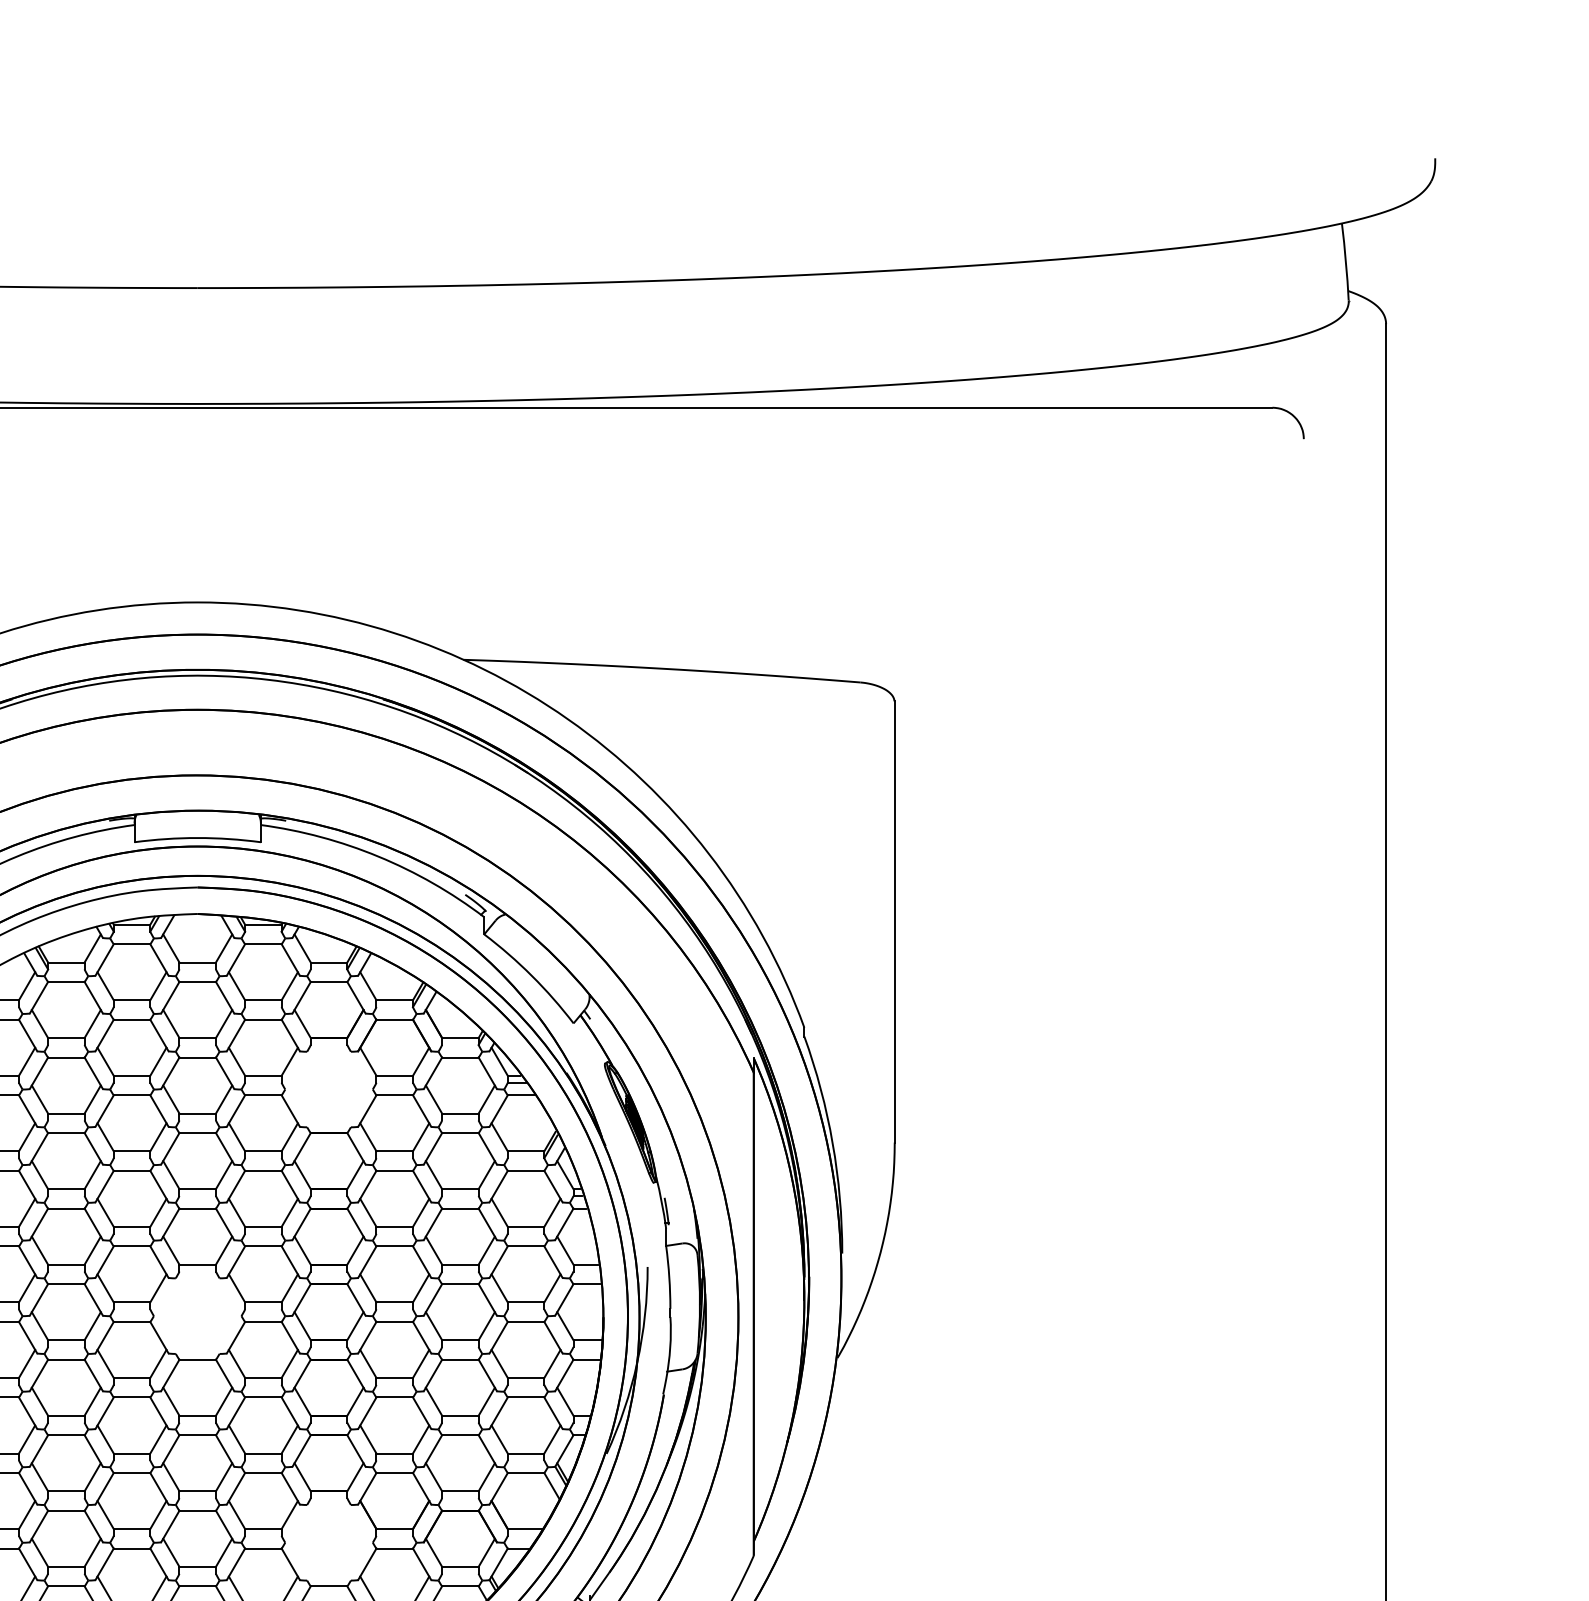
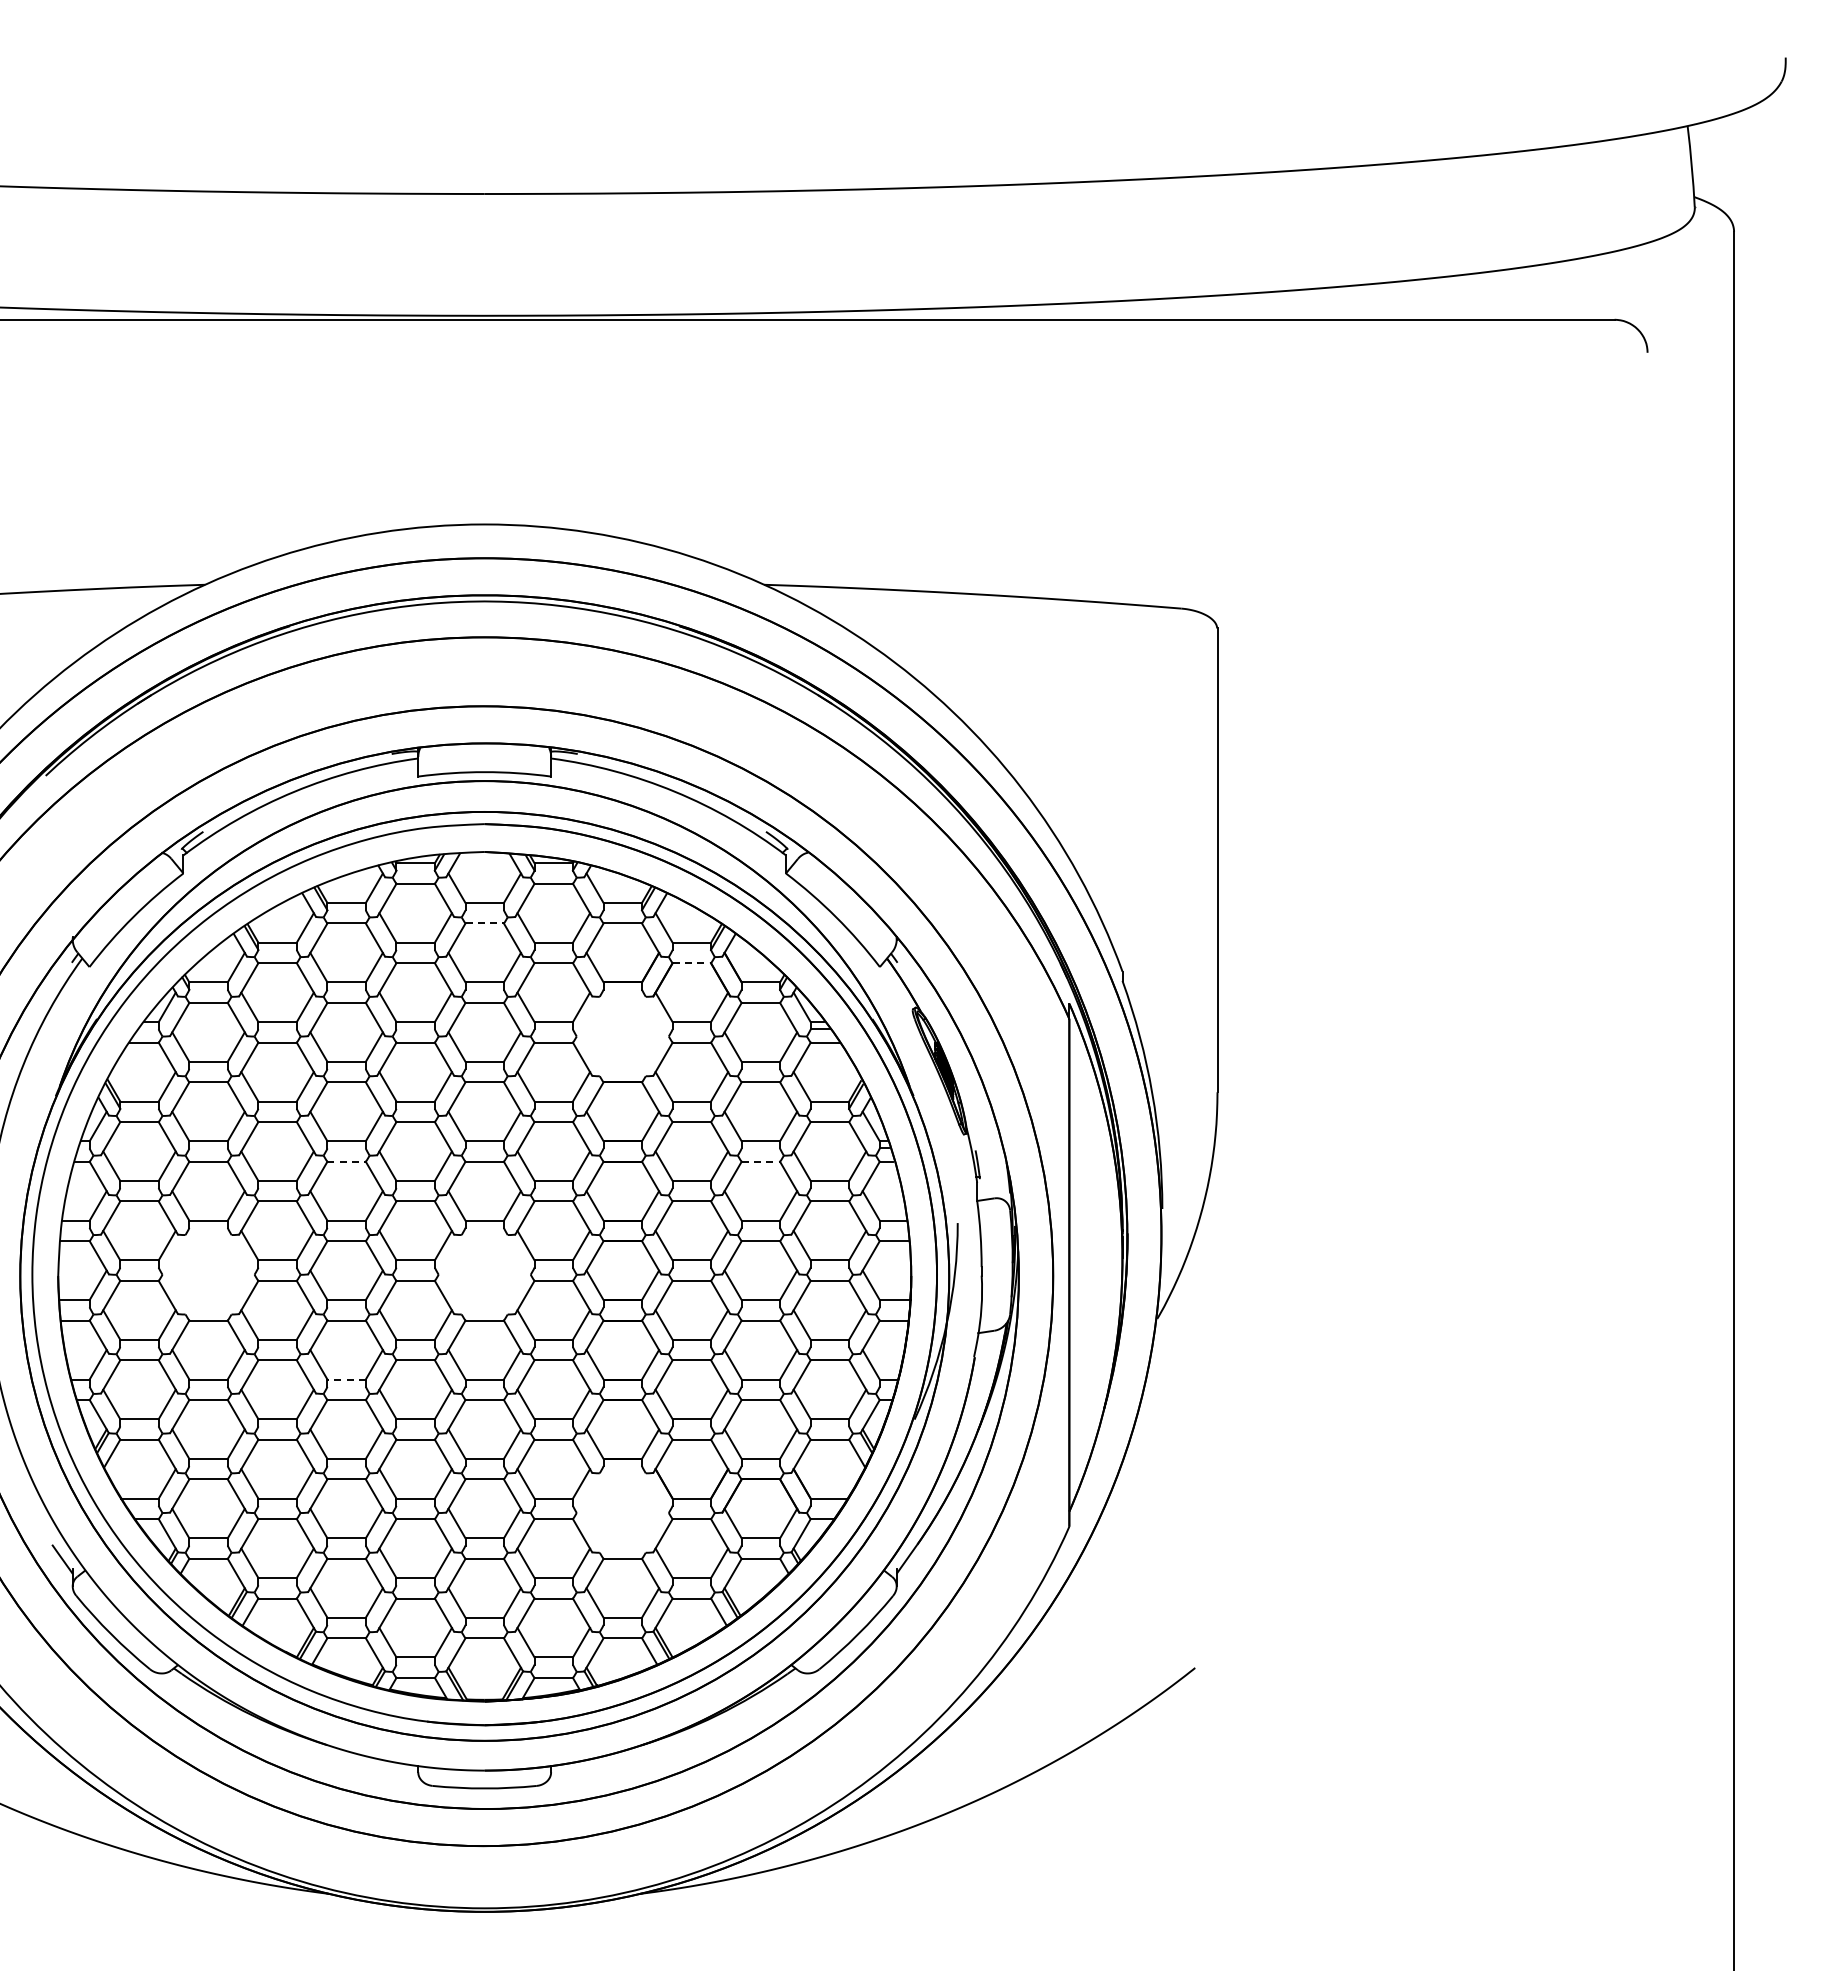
line: (198, 981) -> (485, 923), solid -> dashed
line: (395, 1020) -> (692, 963), solid -> dashed
line: (67, 1208) -> (347, 1161), solid -> dashed
line: (460, 1208) -> (761, 1161), solid -> dashed
line: (66, 1415) -> (346, 1379), solid -> dashed

